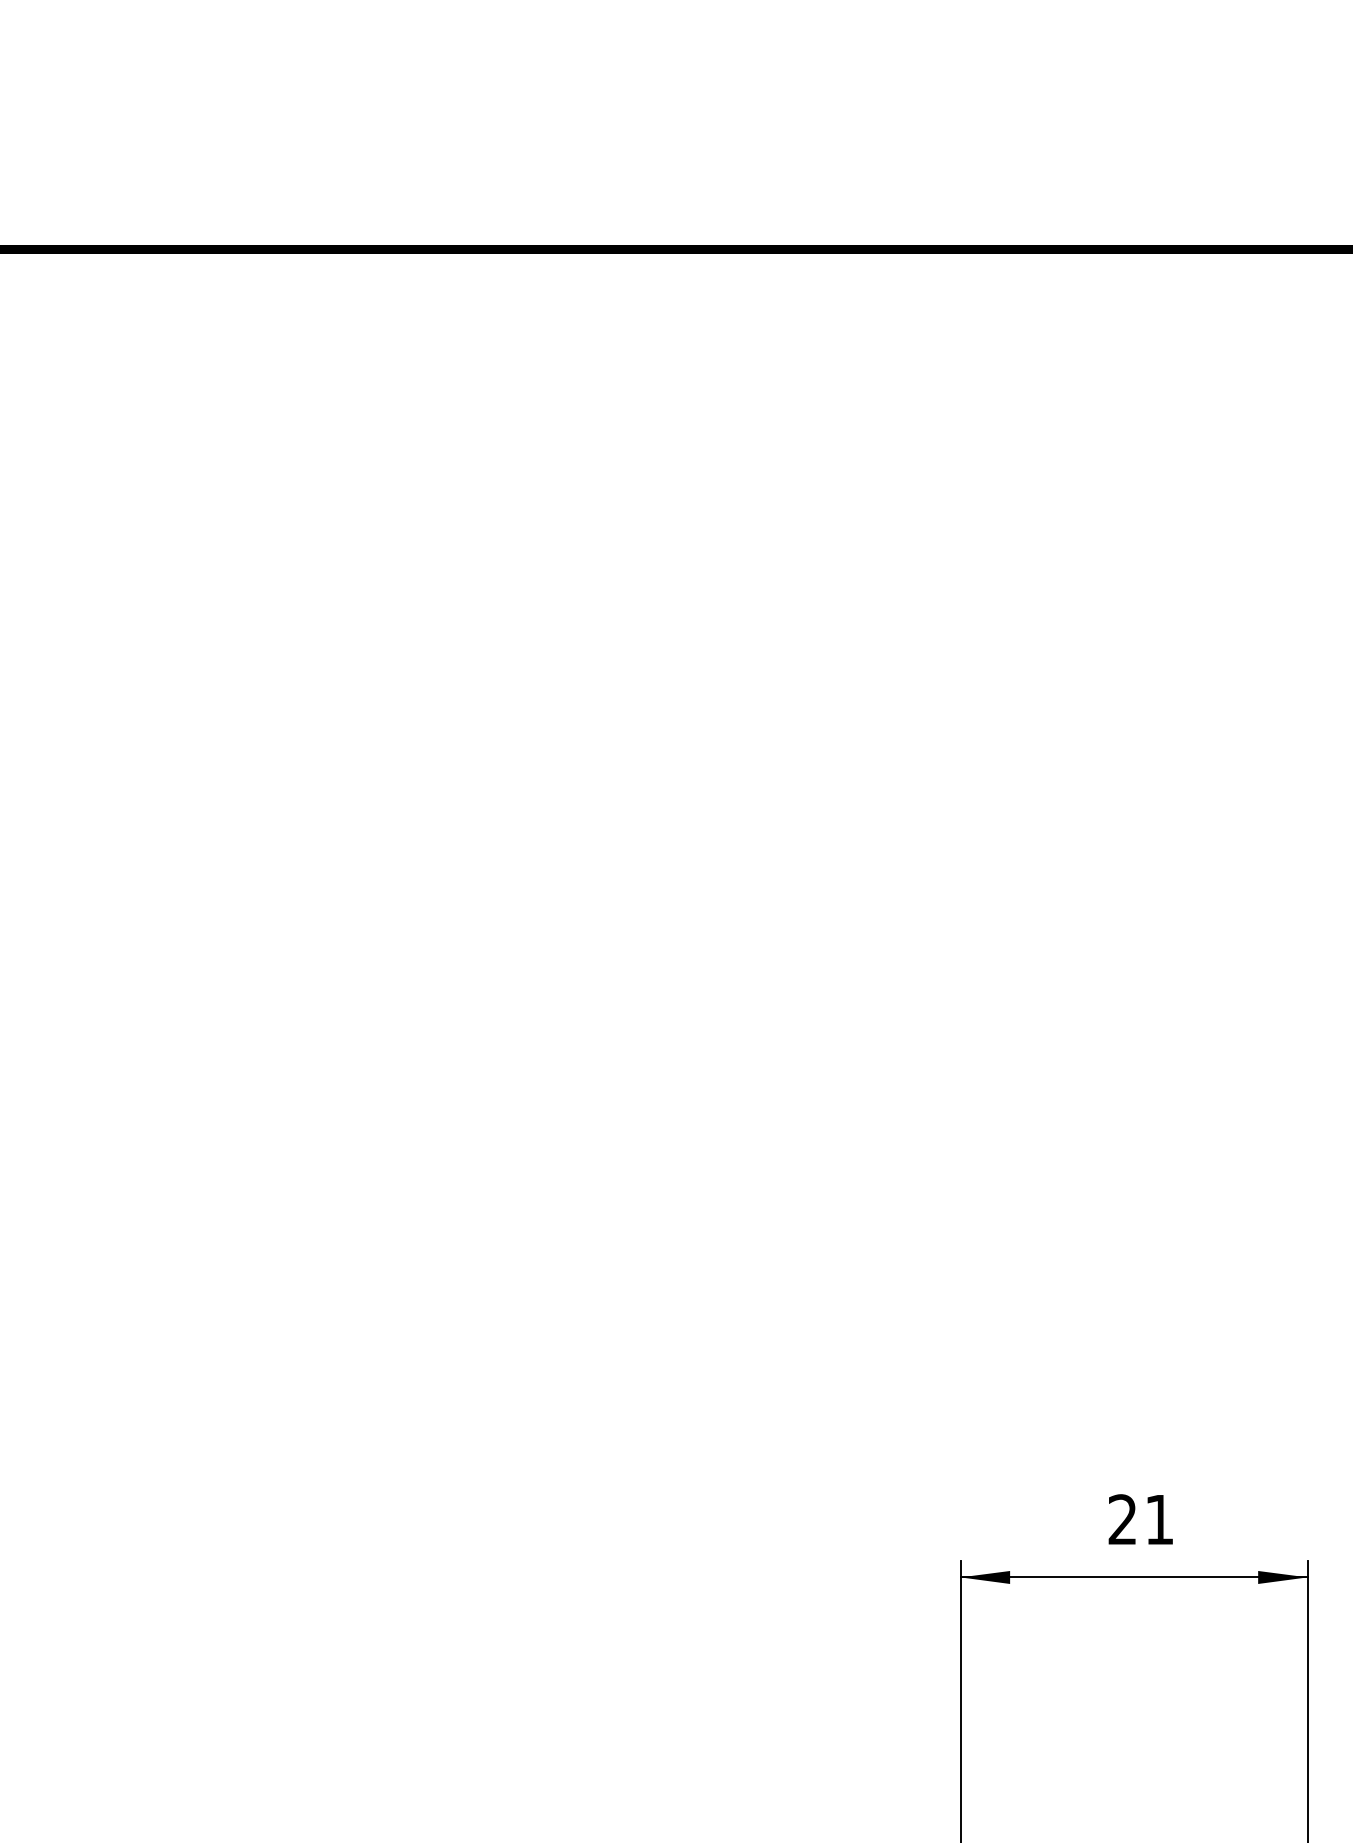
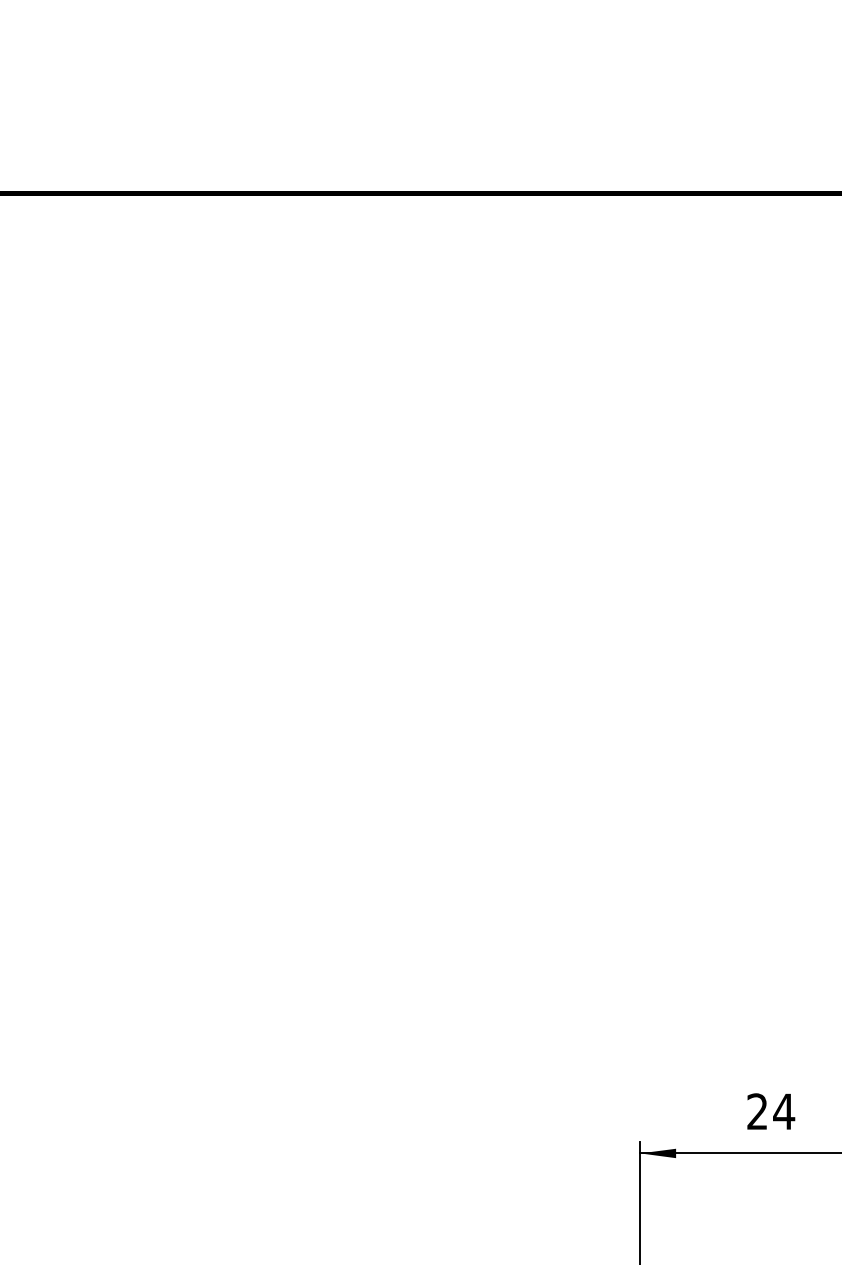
text: (1159, 1519) -> (784, 1111), 21 -> 24

